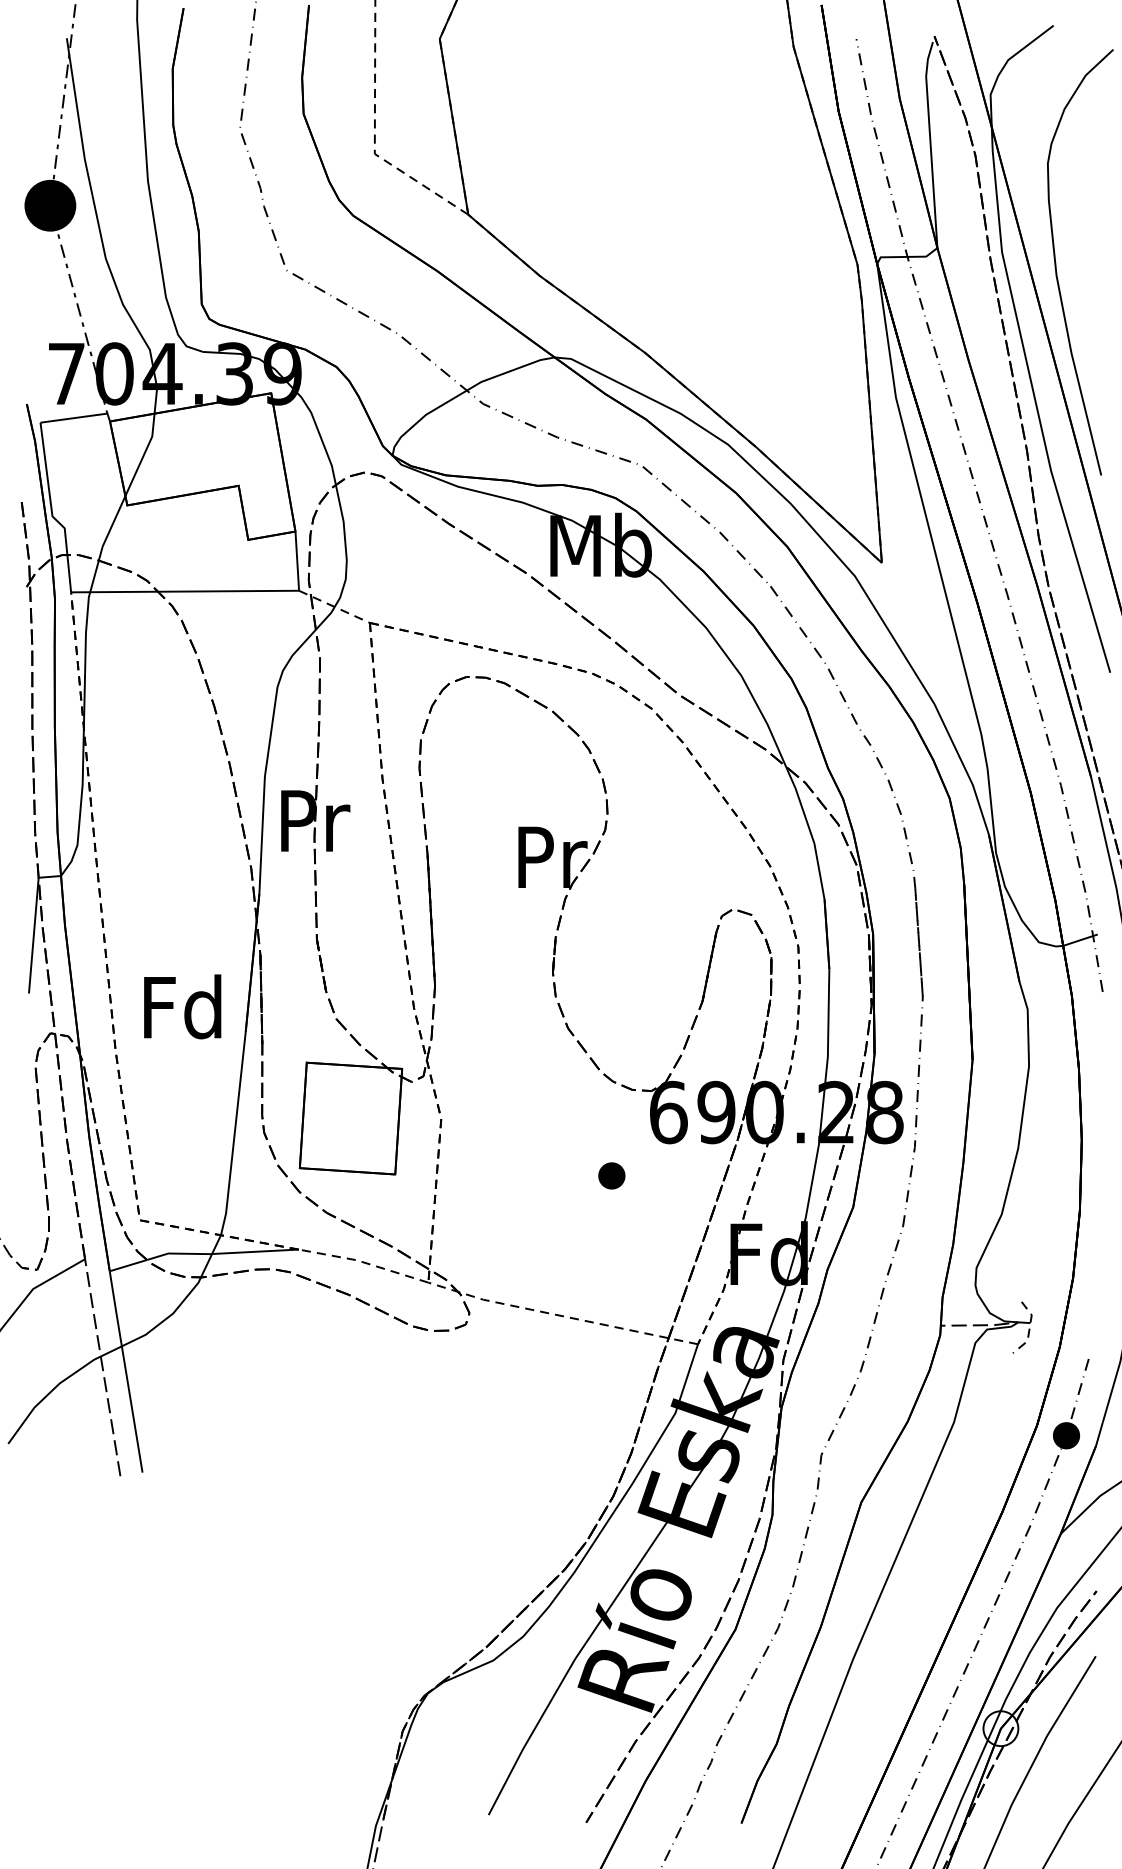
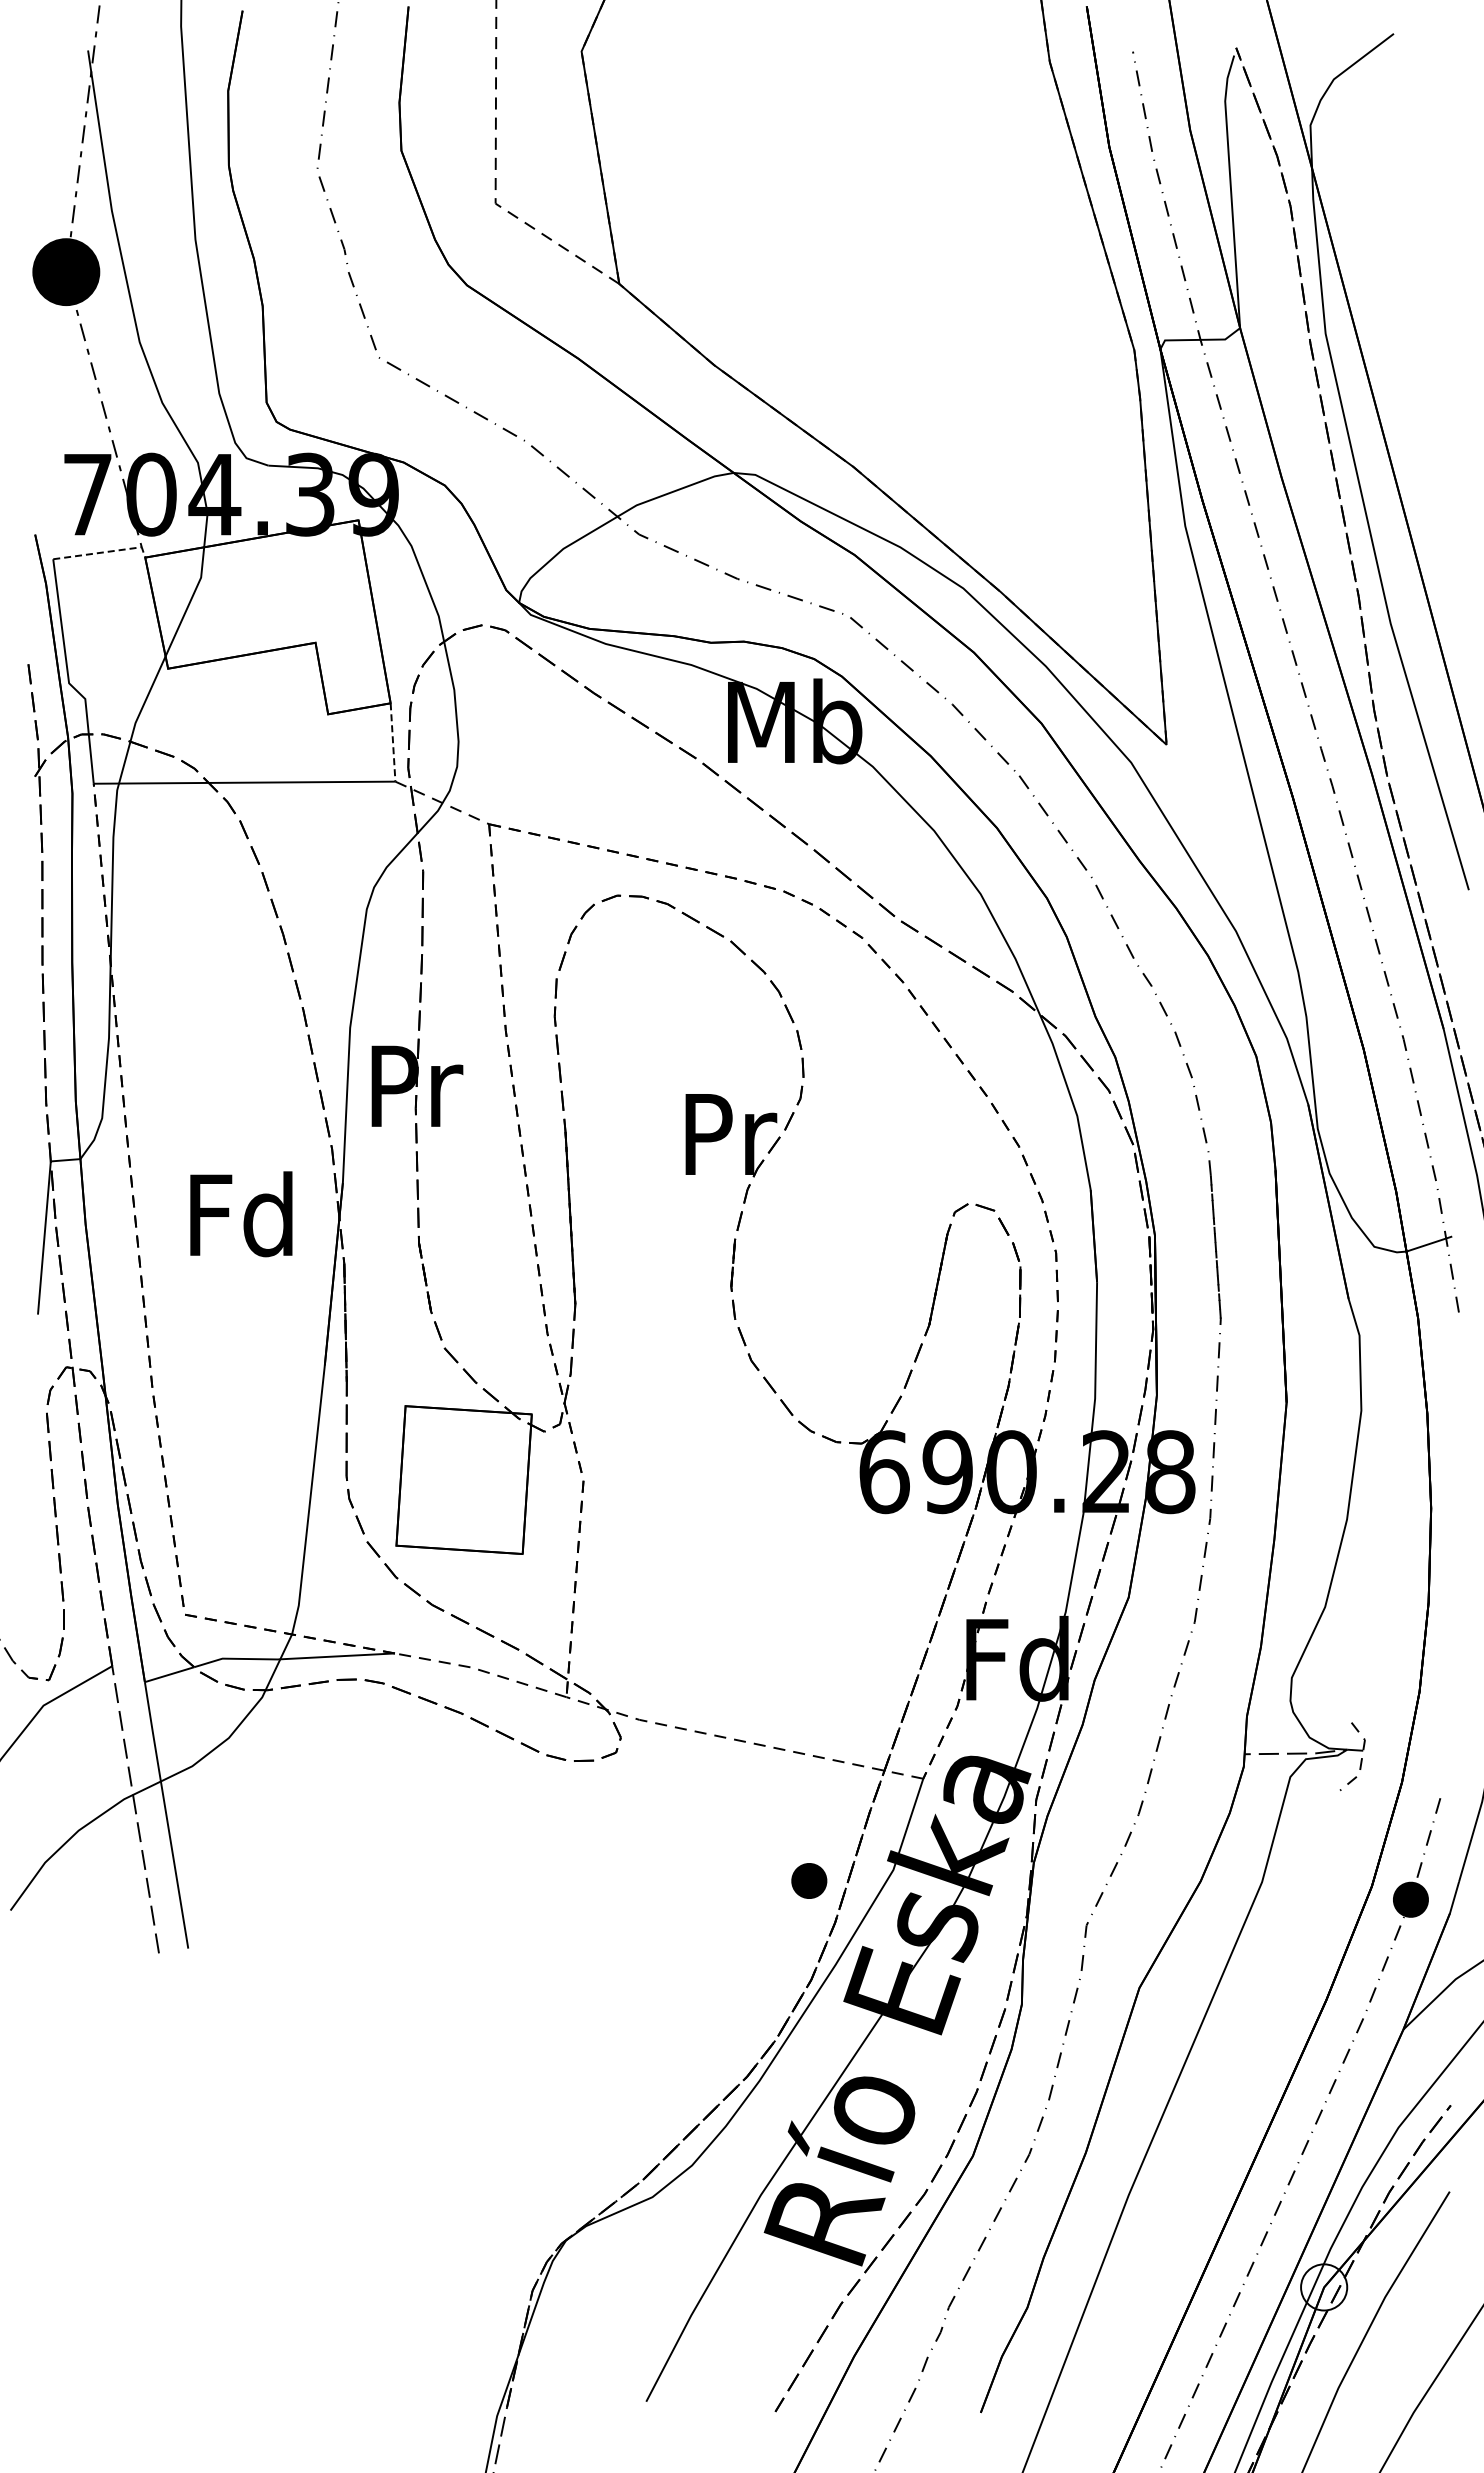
curve: (1056, 264) -> (1397, 349), removed
line: (78, 417) -> (103, 552), solid -> dashed
line: (297, 561) -> (393, 742), solid -> dashed
text: (182, 1007) -> (241, 1214), moved
part: (612, 1175) -> (809, 1880), moved

